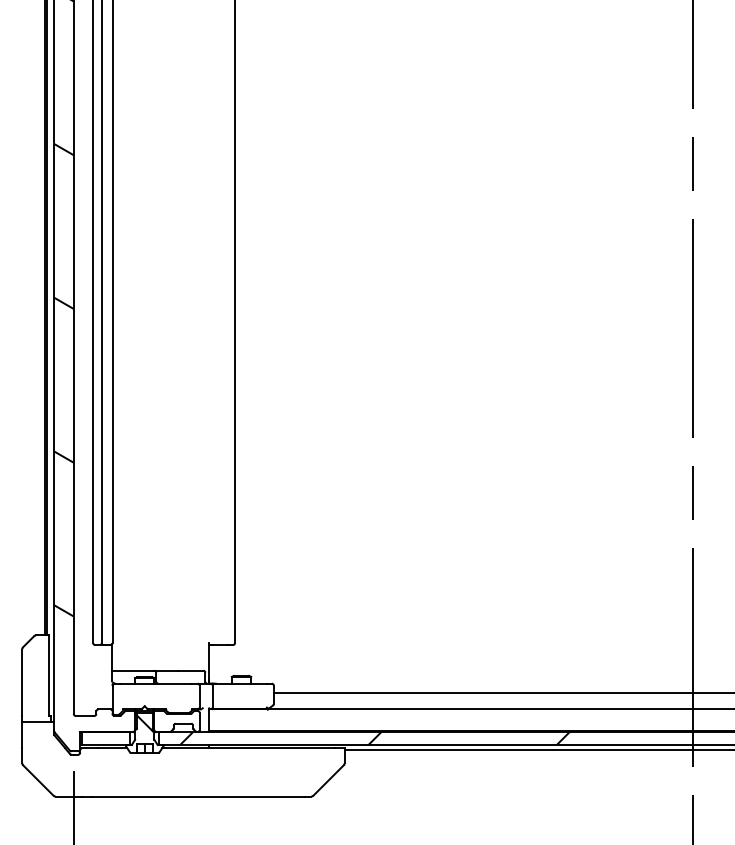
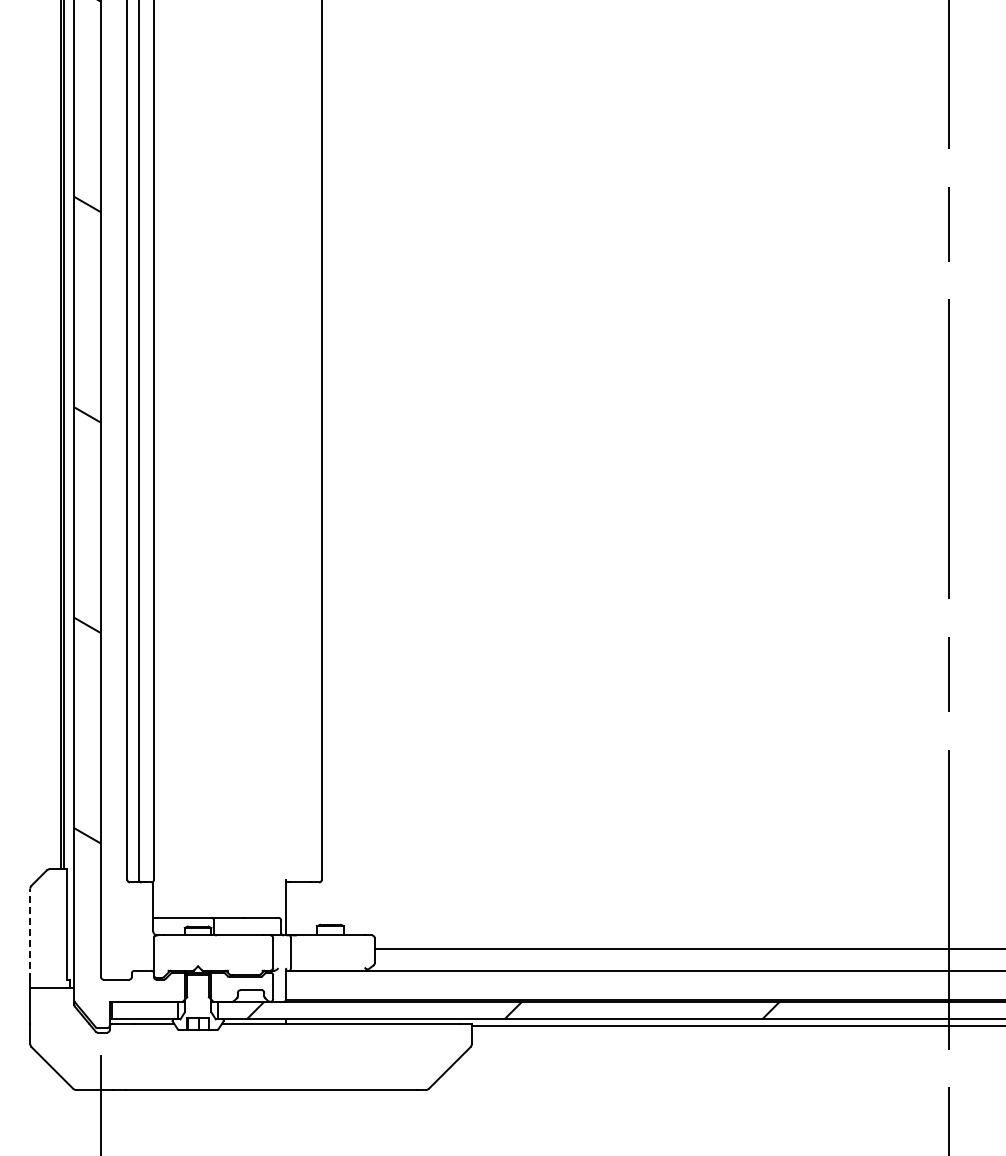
line: (22, 682) -> (30, 933), solid -> dashed
hatch: (144, 723) -> (197, 989), removed

